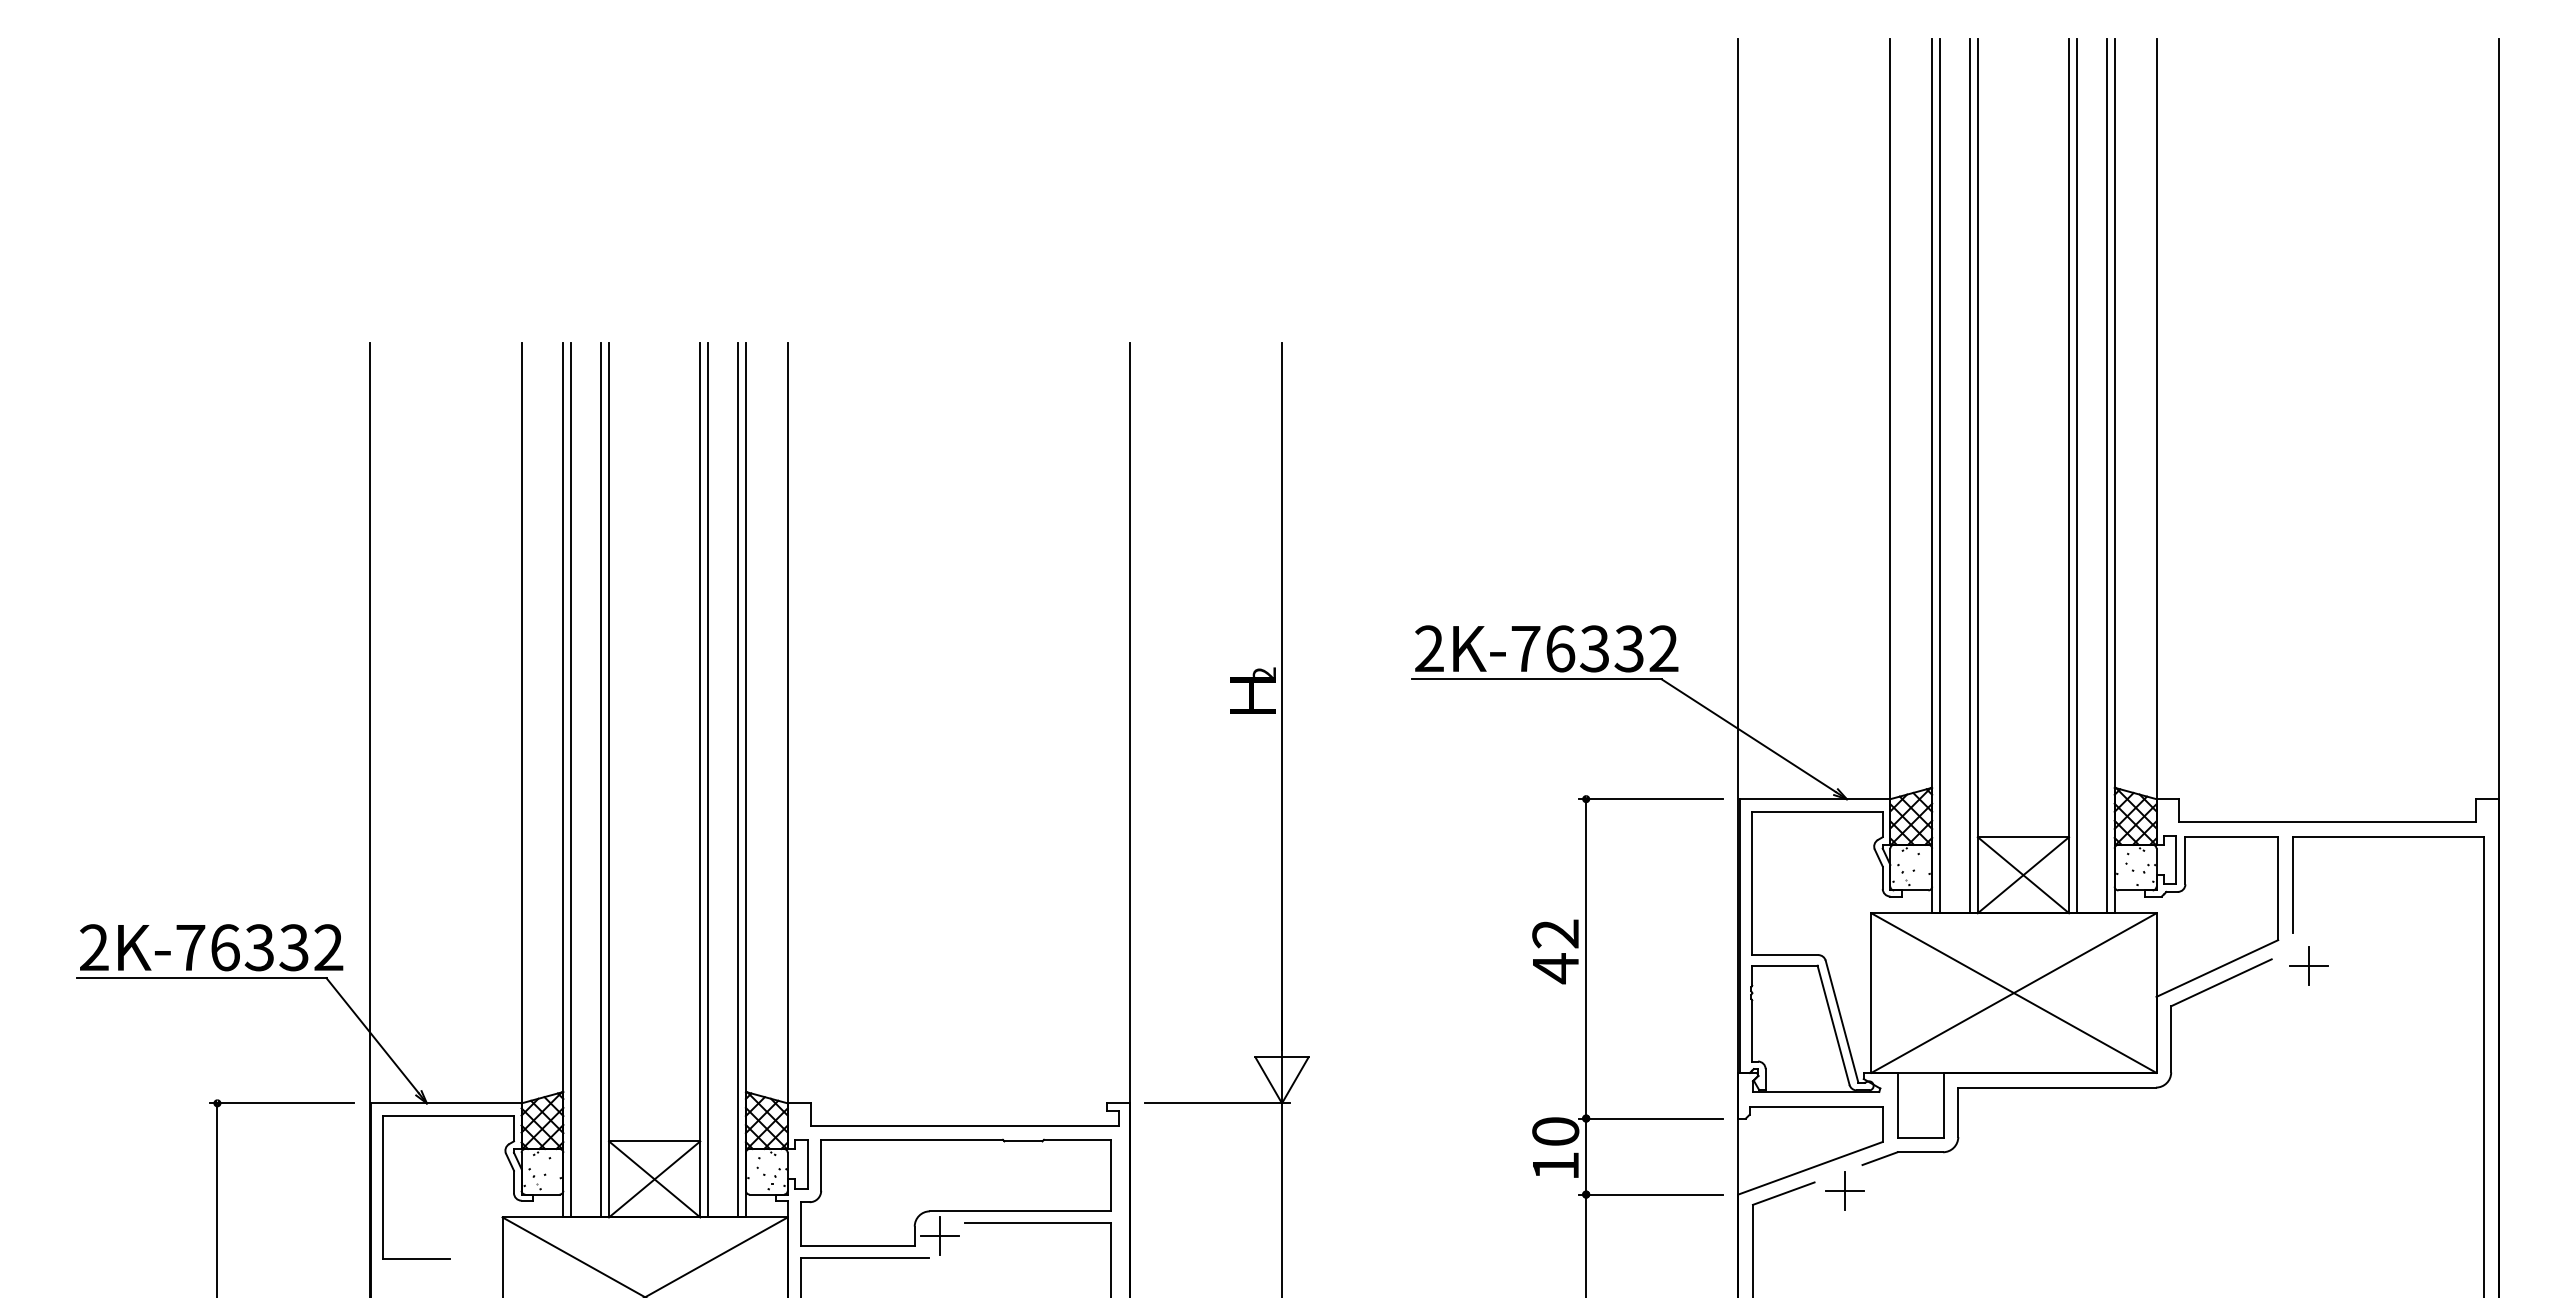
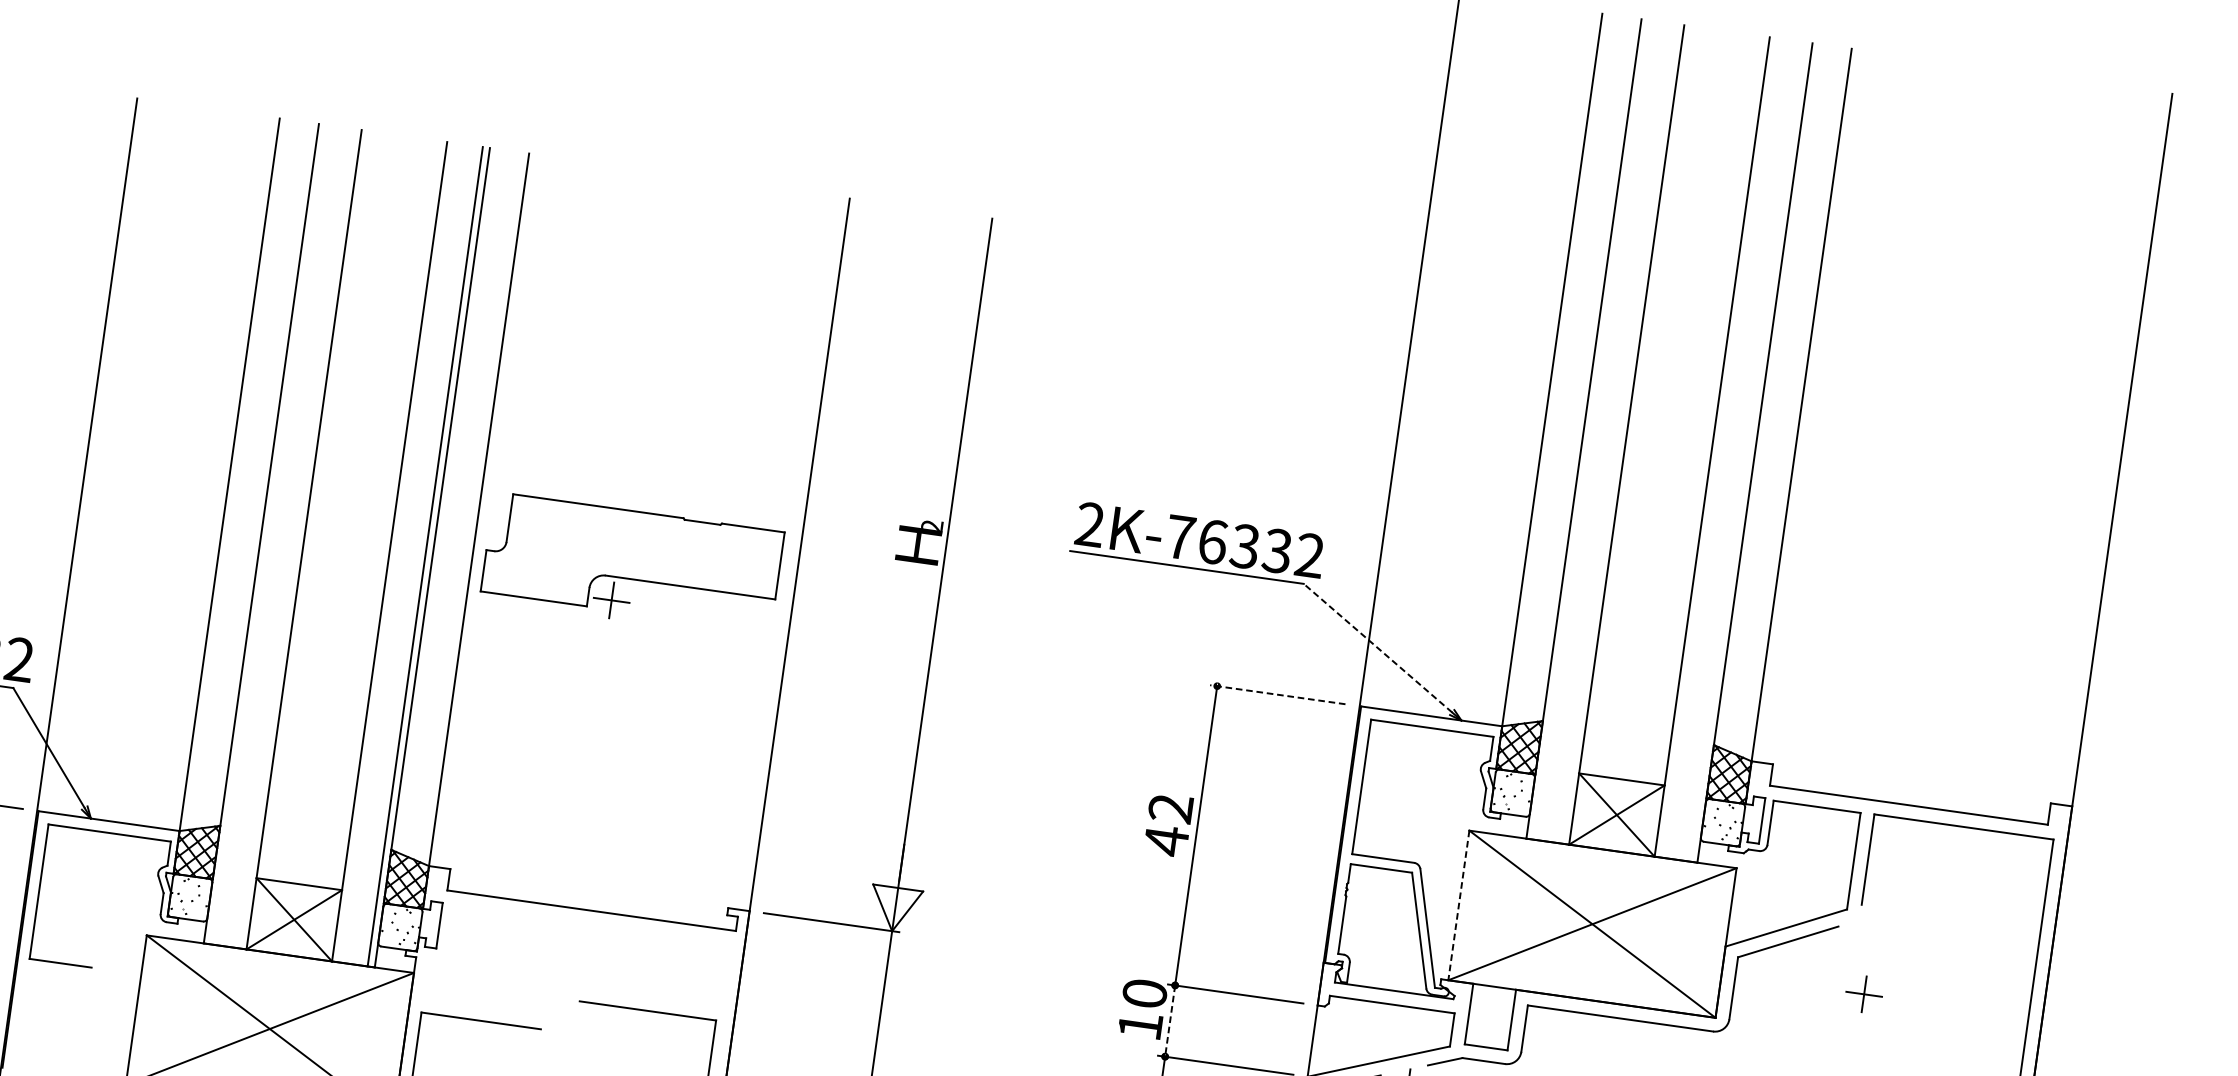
line: (1939, 475) -> (1590, 429), removed
line: (1970, 475) -> (1619, 433), removed
line: (2076, 475) -> (1719, 447), removed
line: (2107, 475) -> (1748, 451), removed
line: (1748, 735) -> (1377, 647), solid -> dashed
line: (571, 779) -> (269, 534), removed
line: (601, 779) -> (297, 538), removed
line: (707, 779) -> (396, 552), removed
line: (1650, 799) -> (1277, 694), solid -> dashed
part: (2308, 965) -> (1864, 993), moved
line: (1871, 993) -> (1458, 905), solid -> dashed
line: (1586, 1157) -> (1170, 1021), solid -> dashed
part: (955, 1196) -> (631, 565), moved

